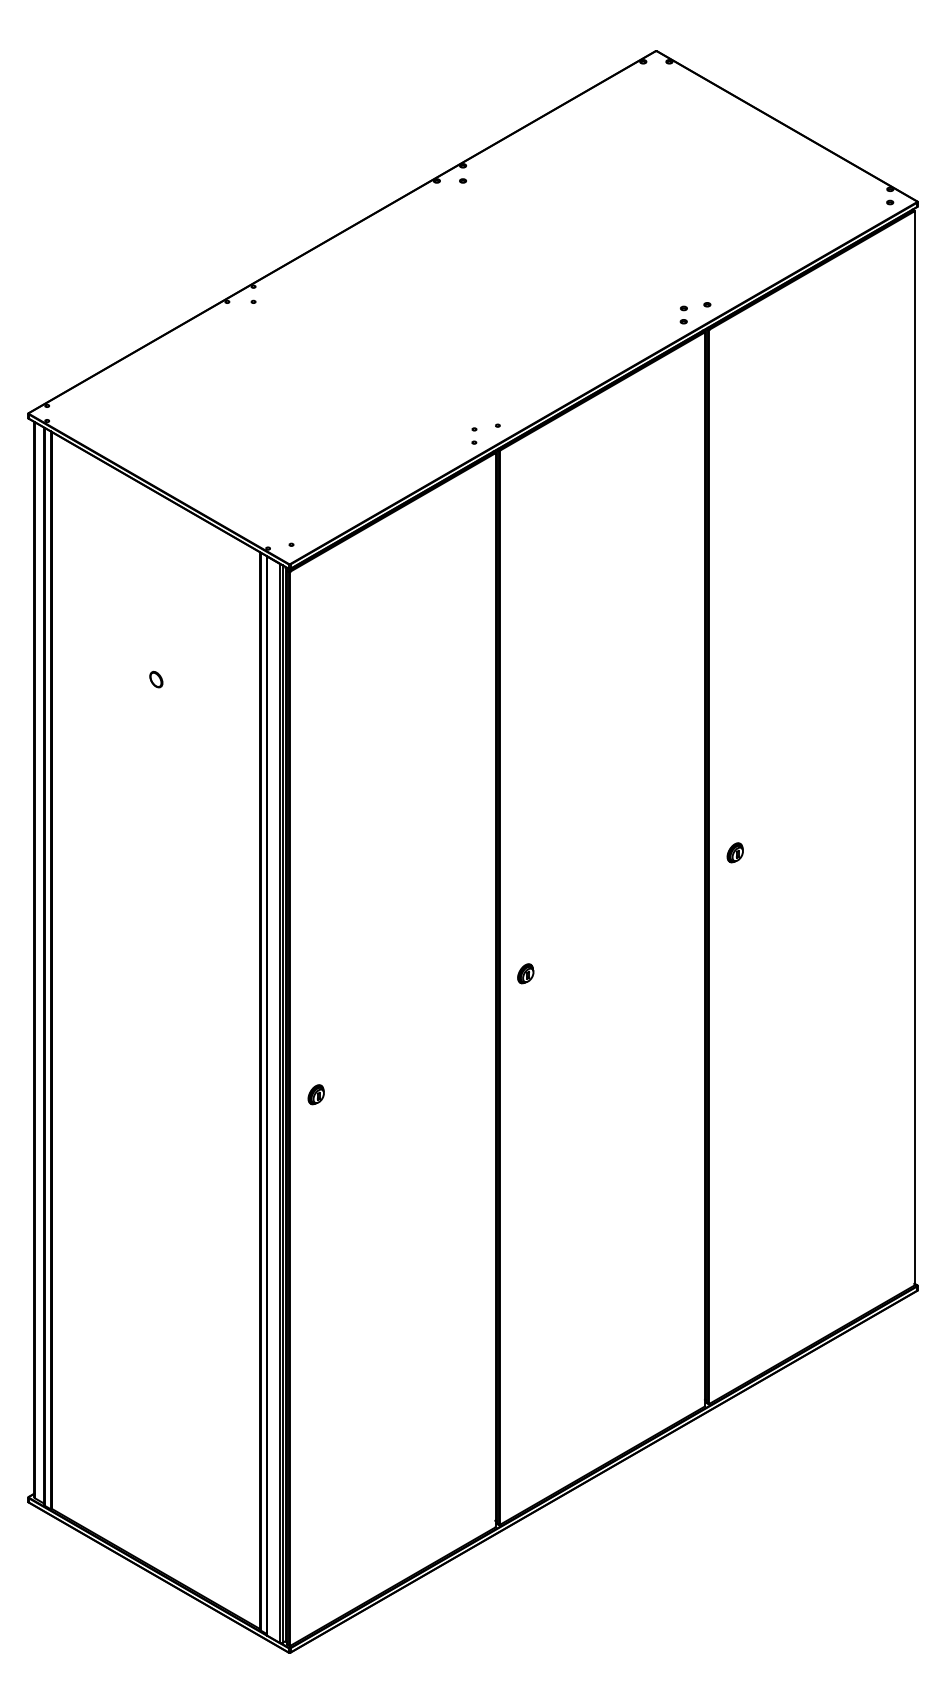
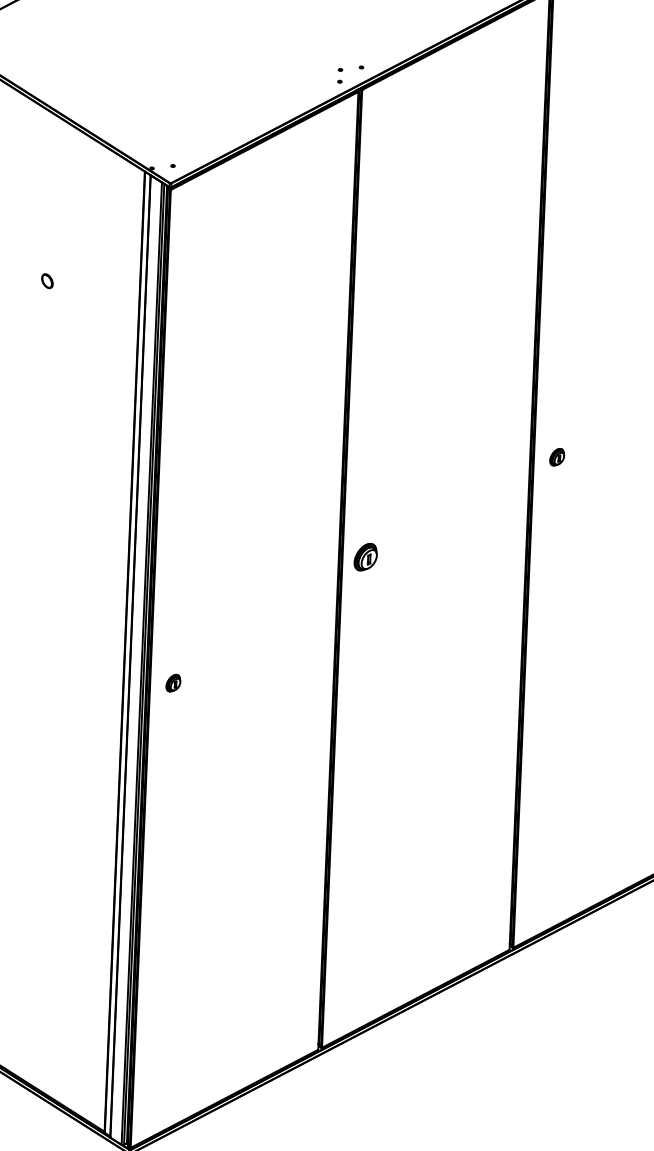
part: (525, 973) -> (365, 557), size x1.6
part: (315, 1094) -> (172, 682), moved

